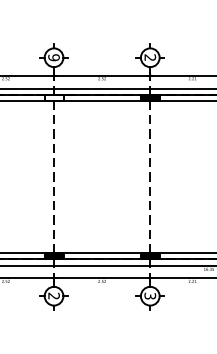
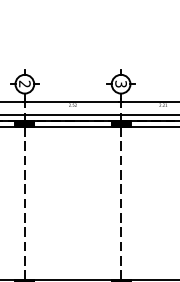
text: (53, 57) -> (24, 83), 9 -> 2
text: (149, 57) -> (120, 83), 2 -> 3
hatch: (53, 97) -> (24, 123), added

